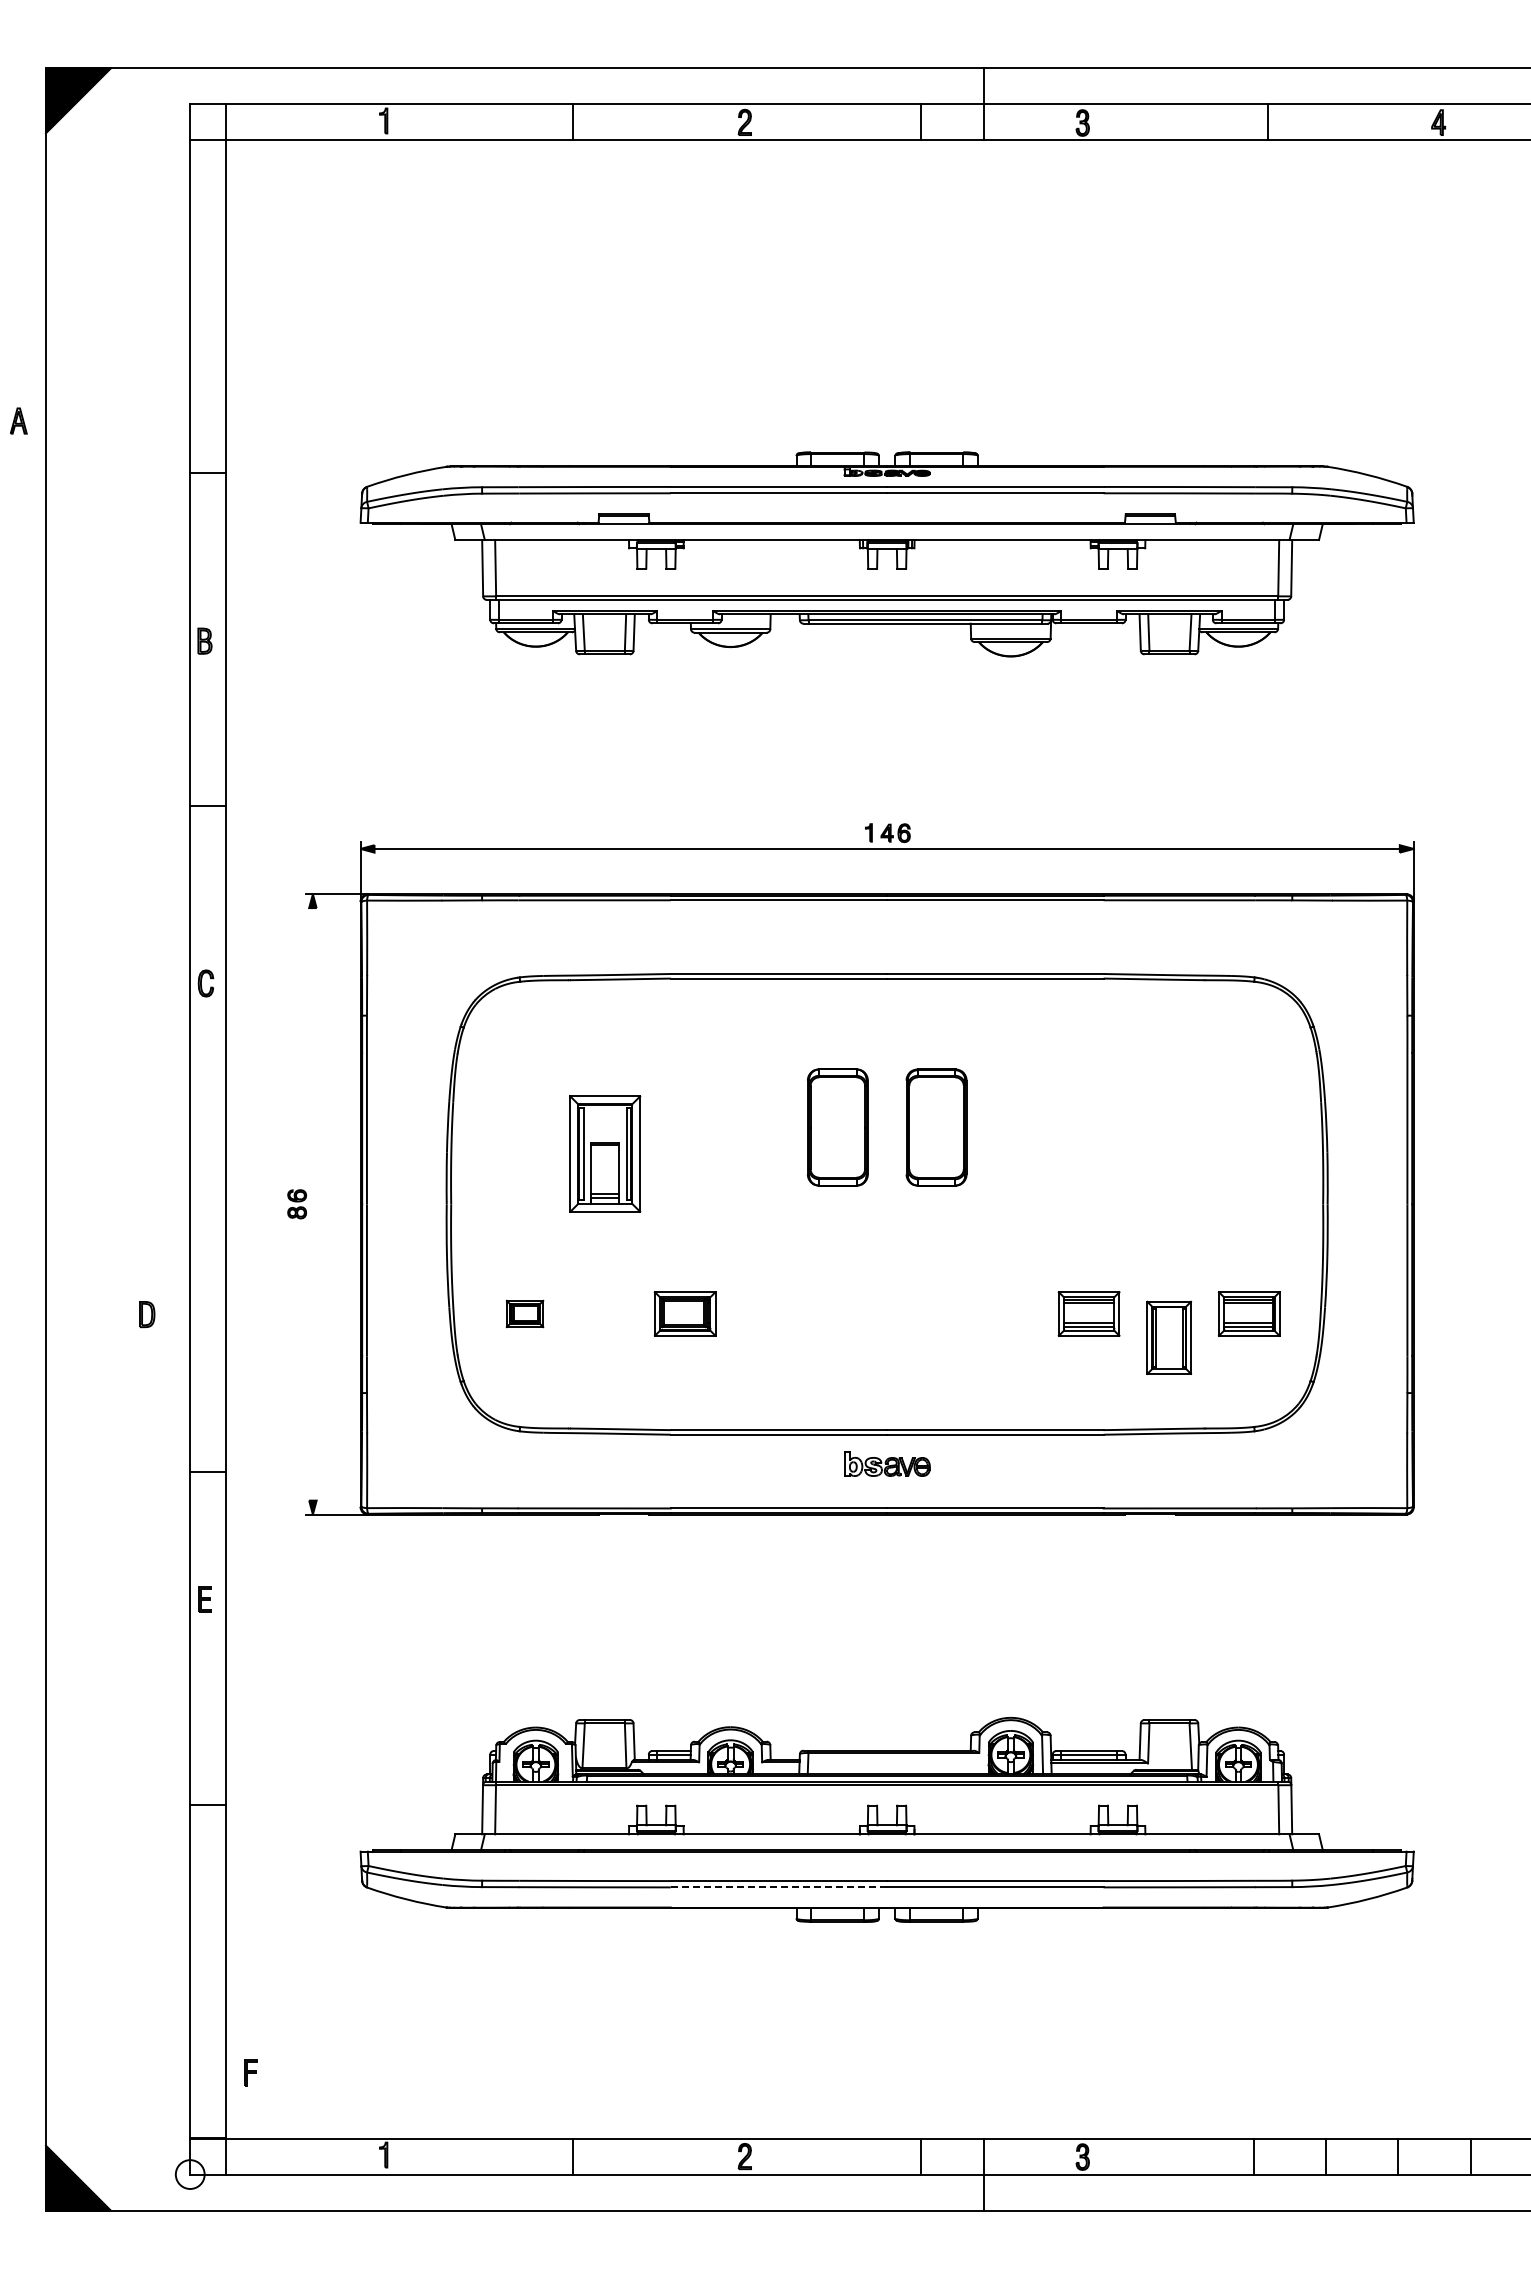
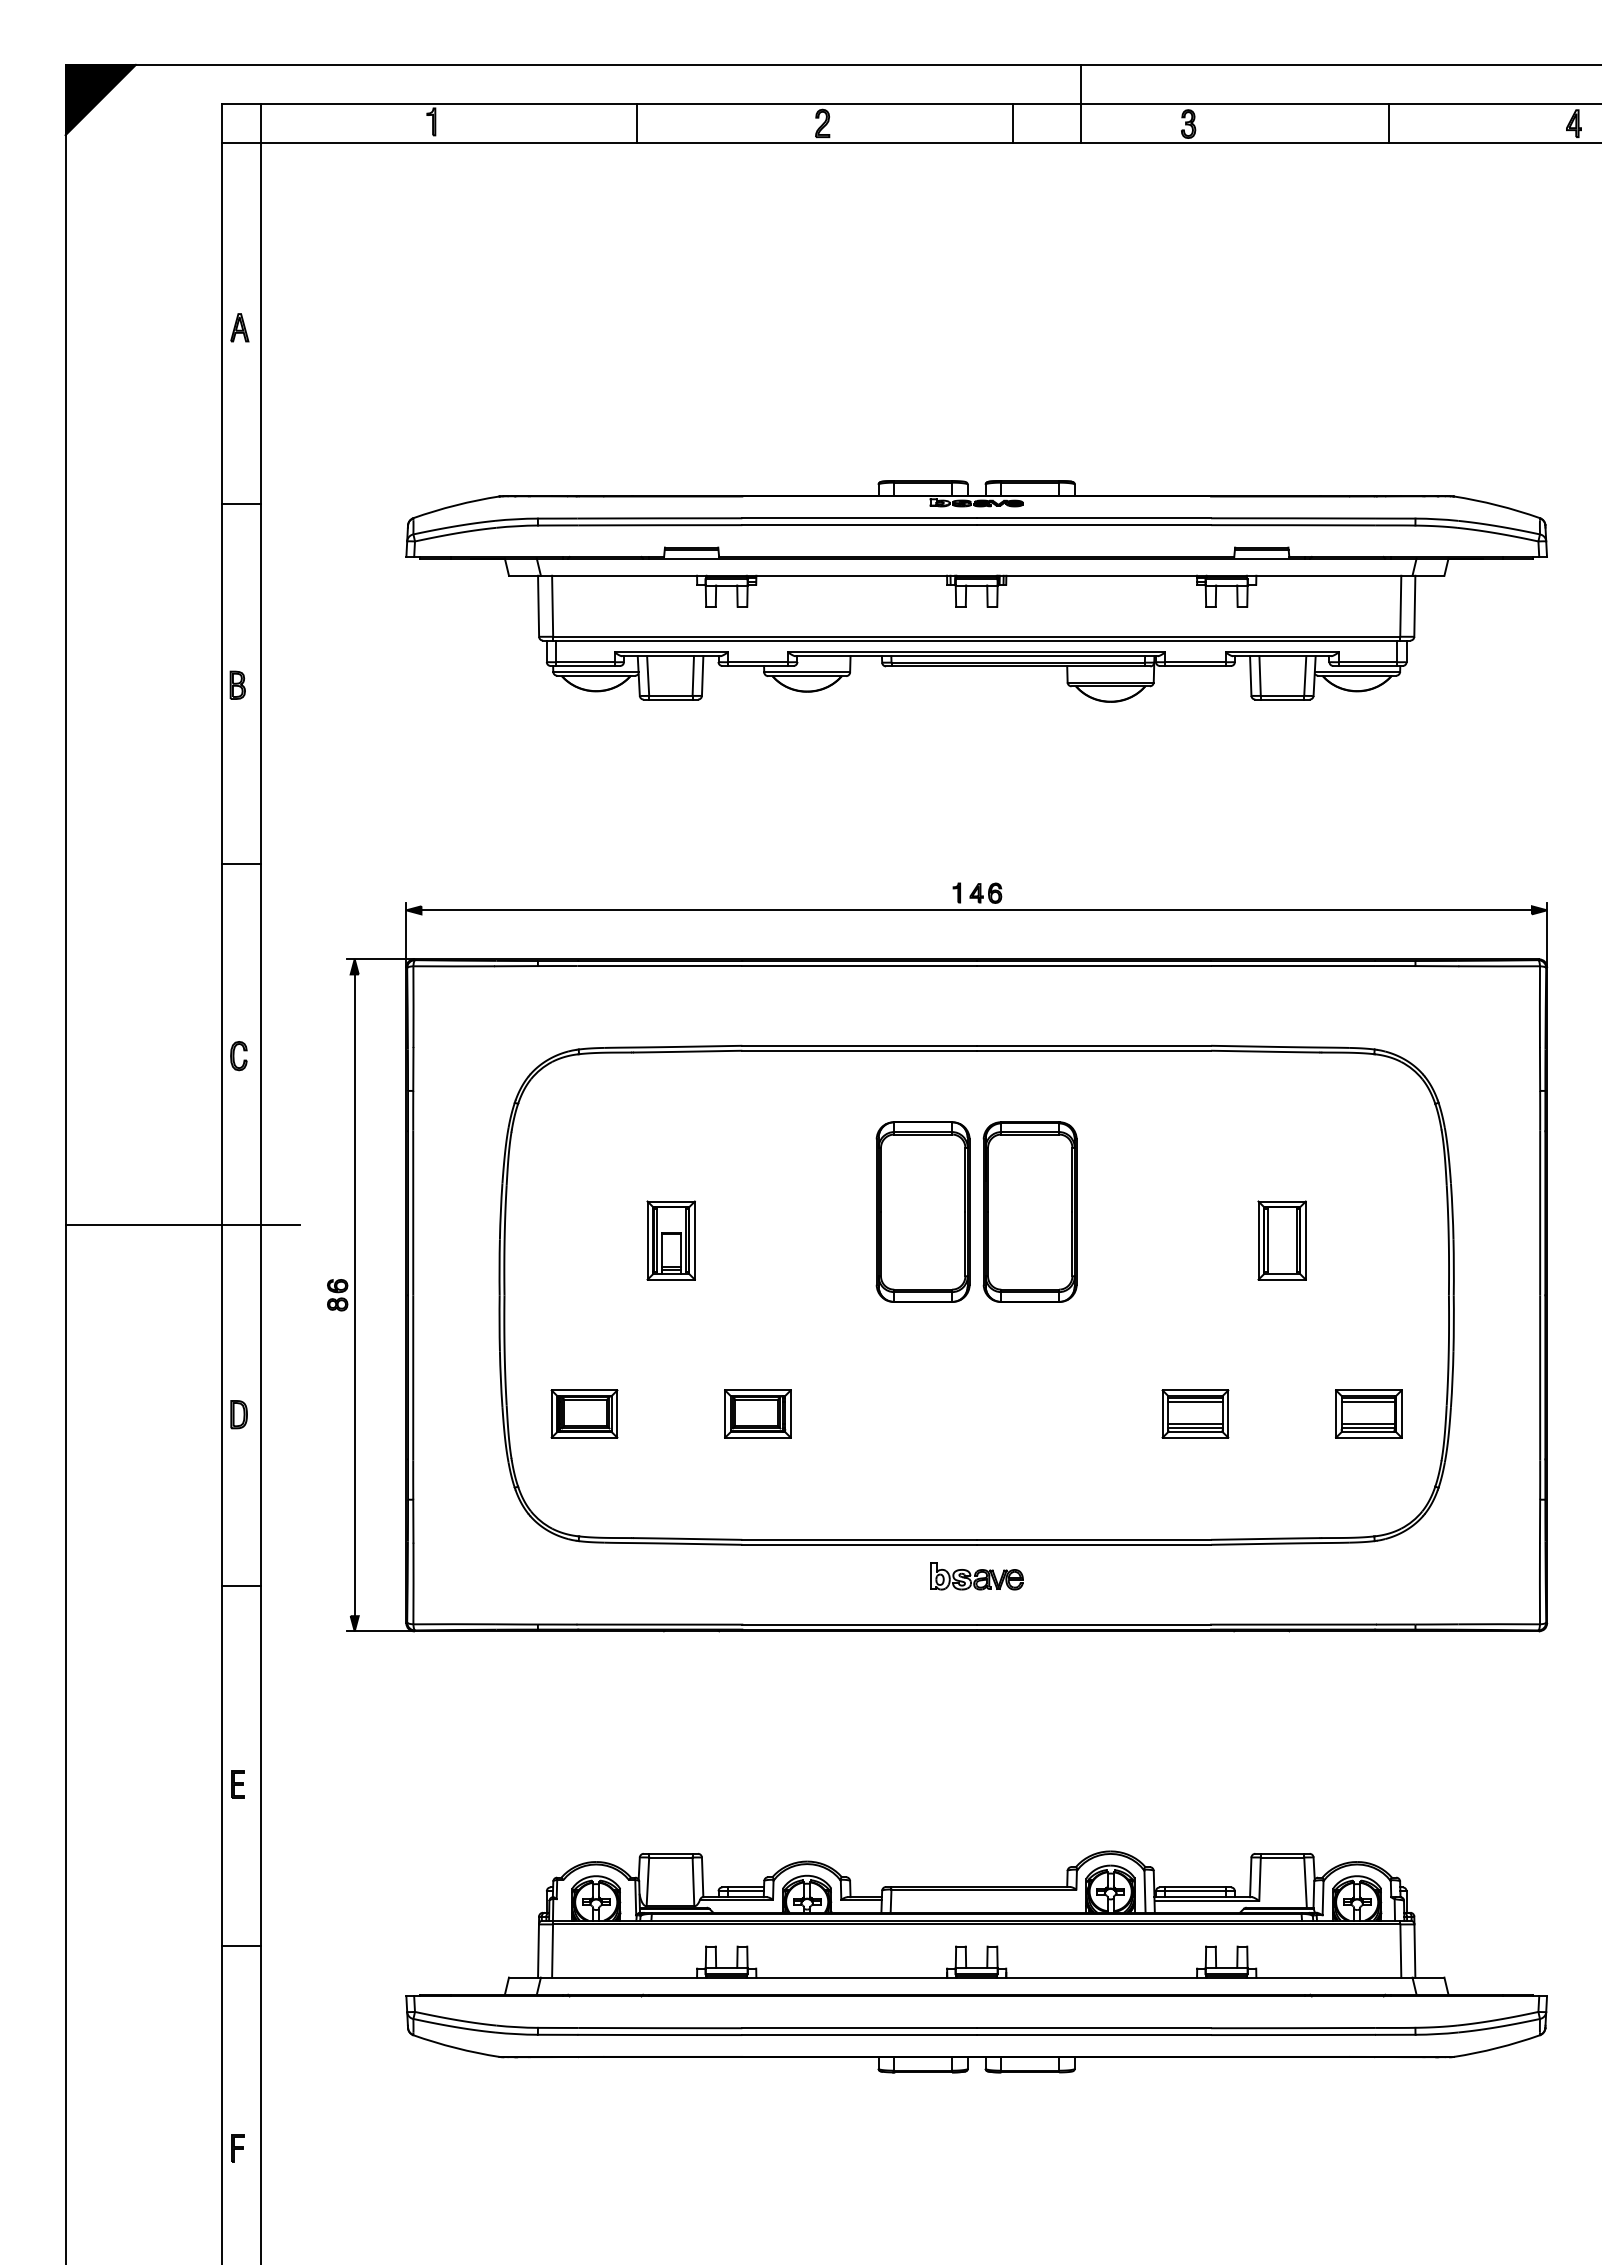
part: (18, 420) -> (239, 327), moved
part: (837, 1127) -> (922, 1212), size x1.43
part: (936, 1127) -> (1030, 1212), size x1.43
line: (154, 1139) -> (183, 1225), added
part: (604, 1153) -> (670, 1240), size x0.62
line: (312, 1204) -> (354, 1295), added
part: (524, 1313) -> (583, 1413), size x1.67
part: (147, 1314) -> (239, 1414), moved
part: (1169, 1337) -> (1282, 1240), moved
part: (204, 1599) -> (237, 1783), moved
line: (779, 1887) -> (860, 2035), dashed -> solid
part: (250, 2072) -> (237, 2147), moved

